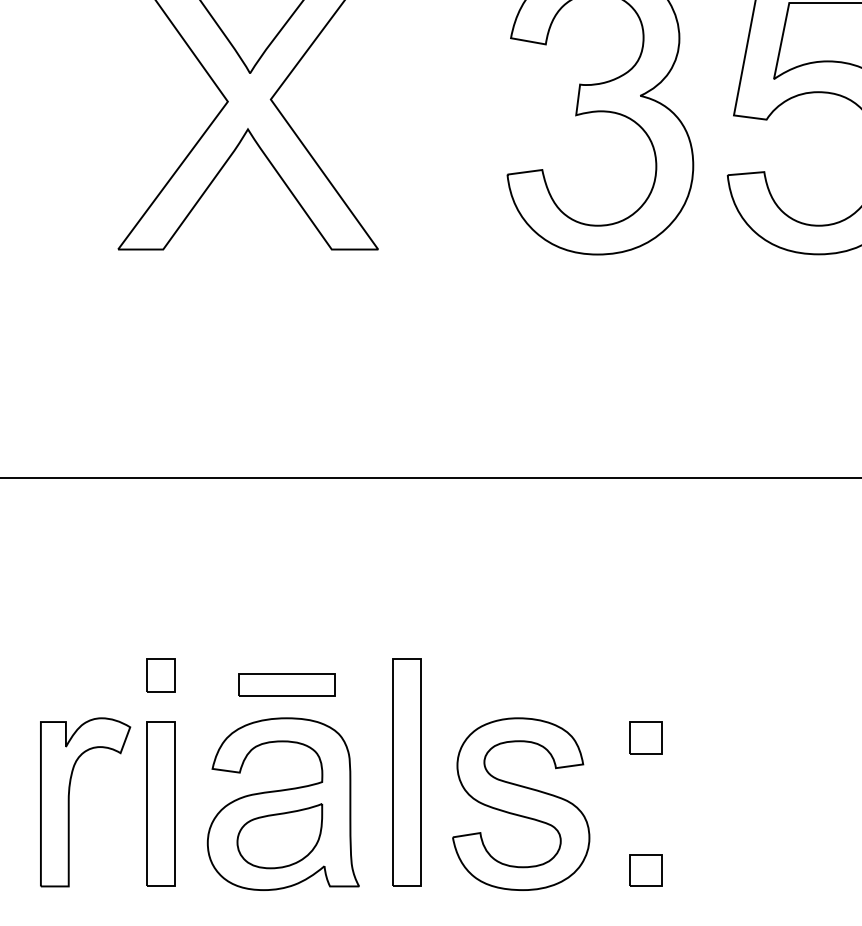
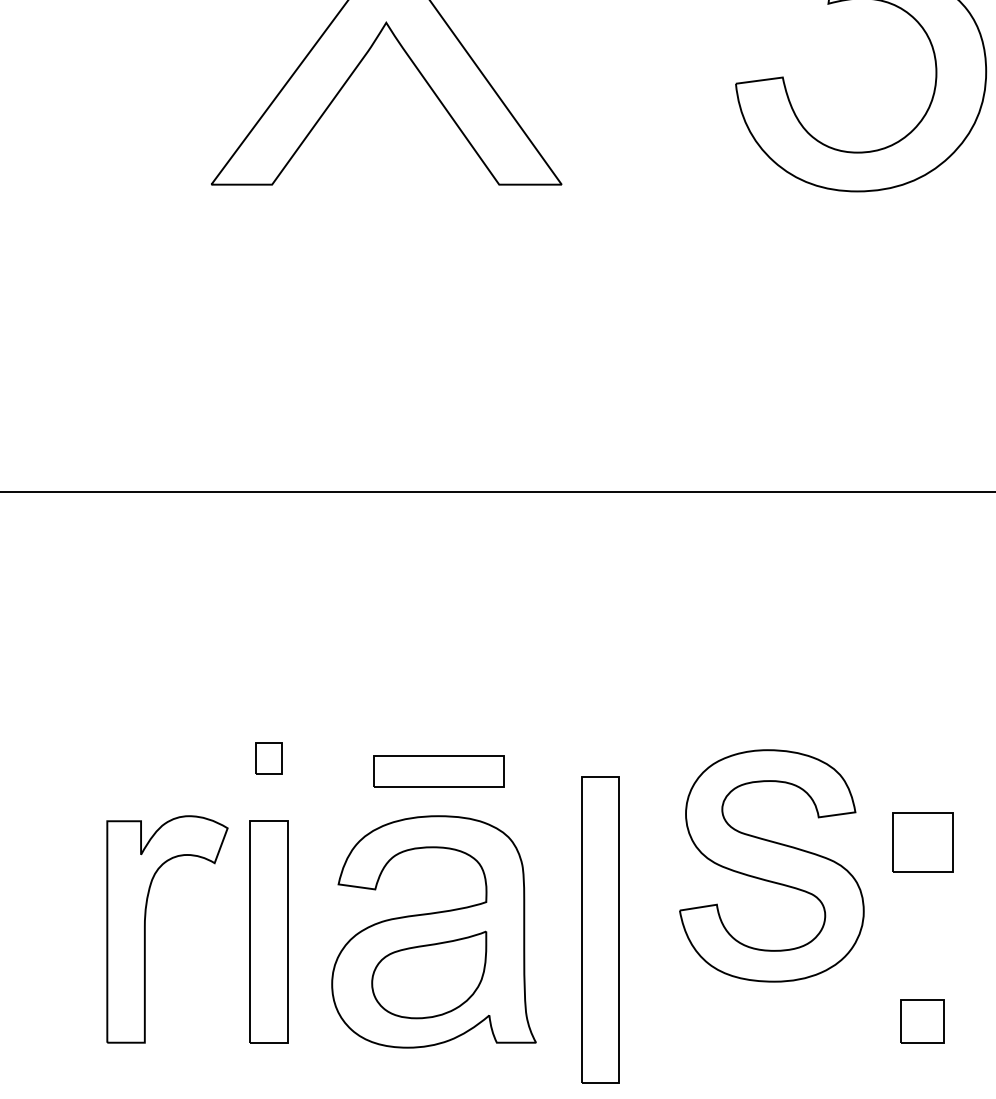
part: (160, 675) -> (268, 758), size x0.7
part: (645, 737) -> (921, 842), size x1.4
part: (406, 772) -> (599, 929), moved
part: (521, 803) -> (772, 864), moved

